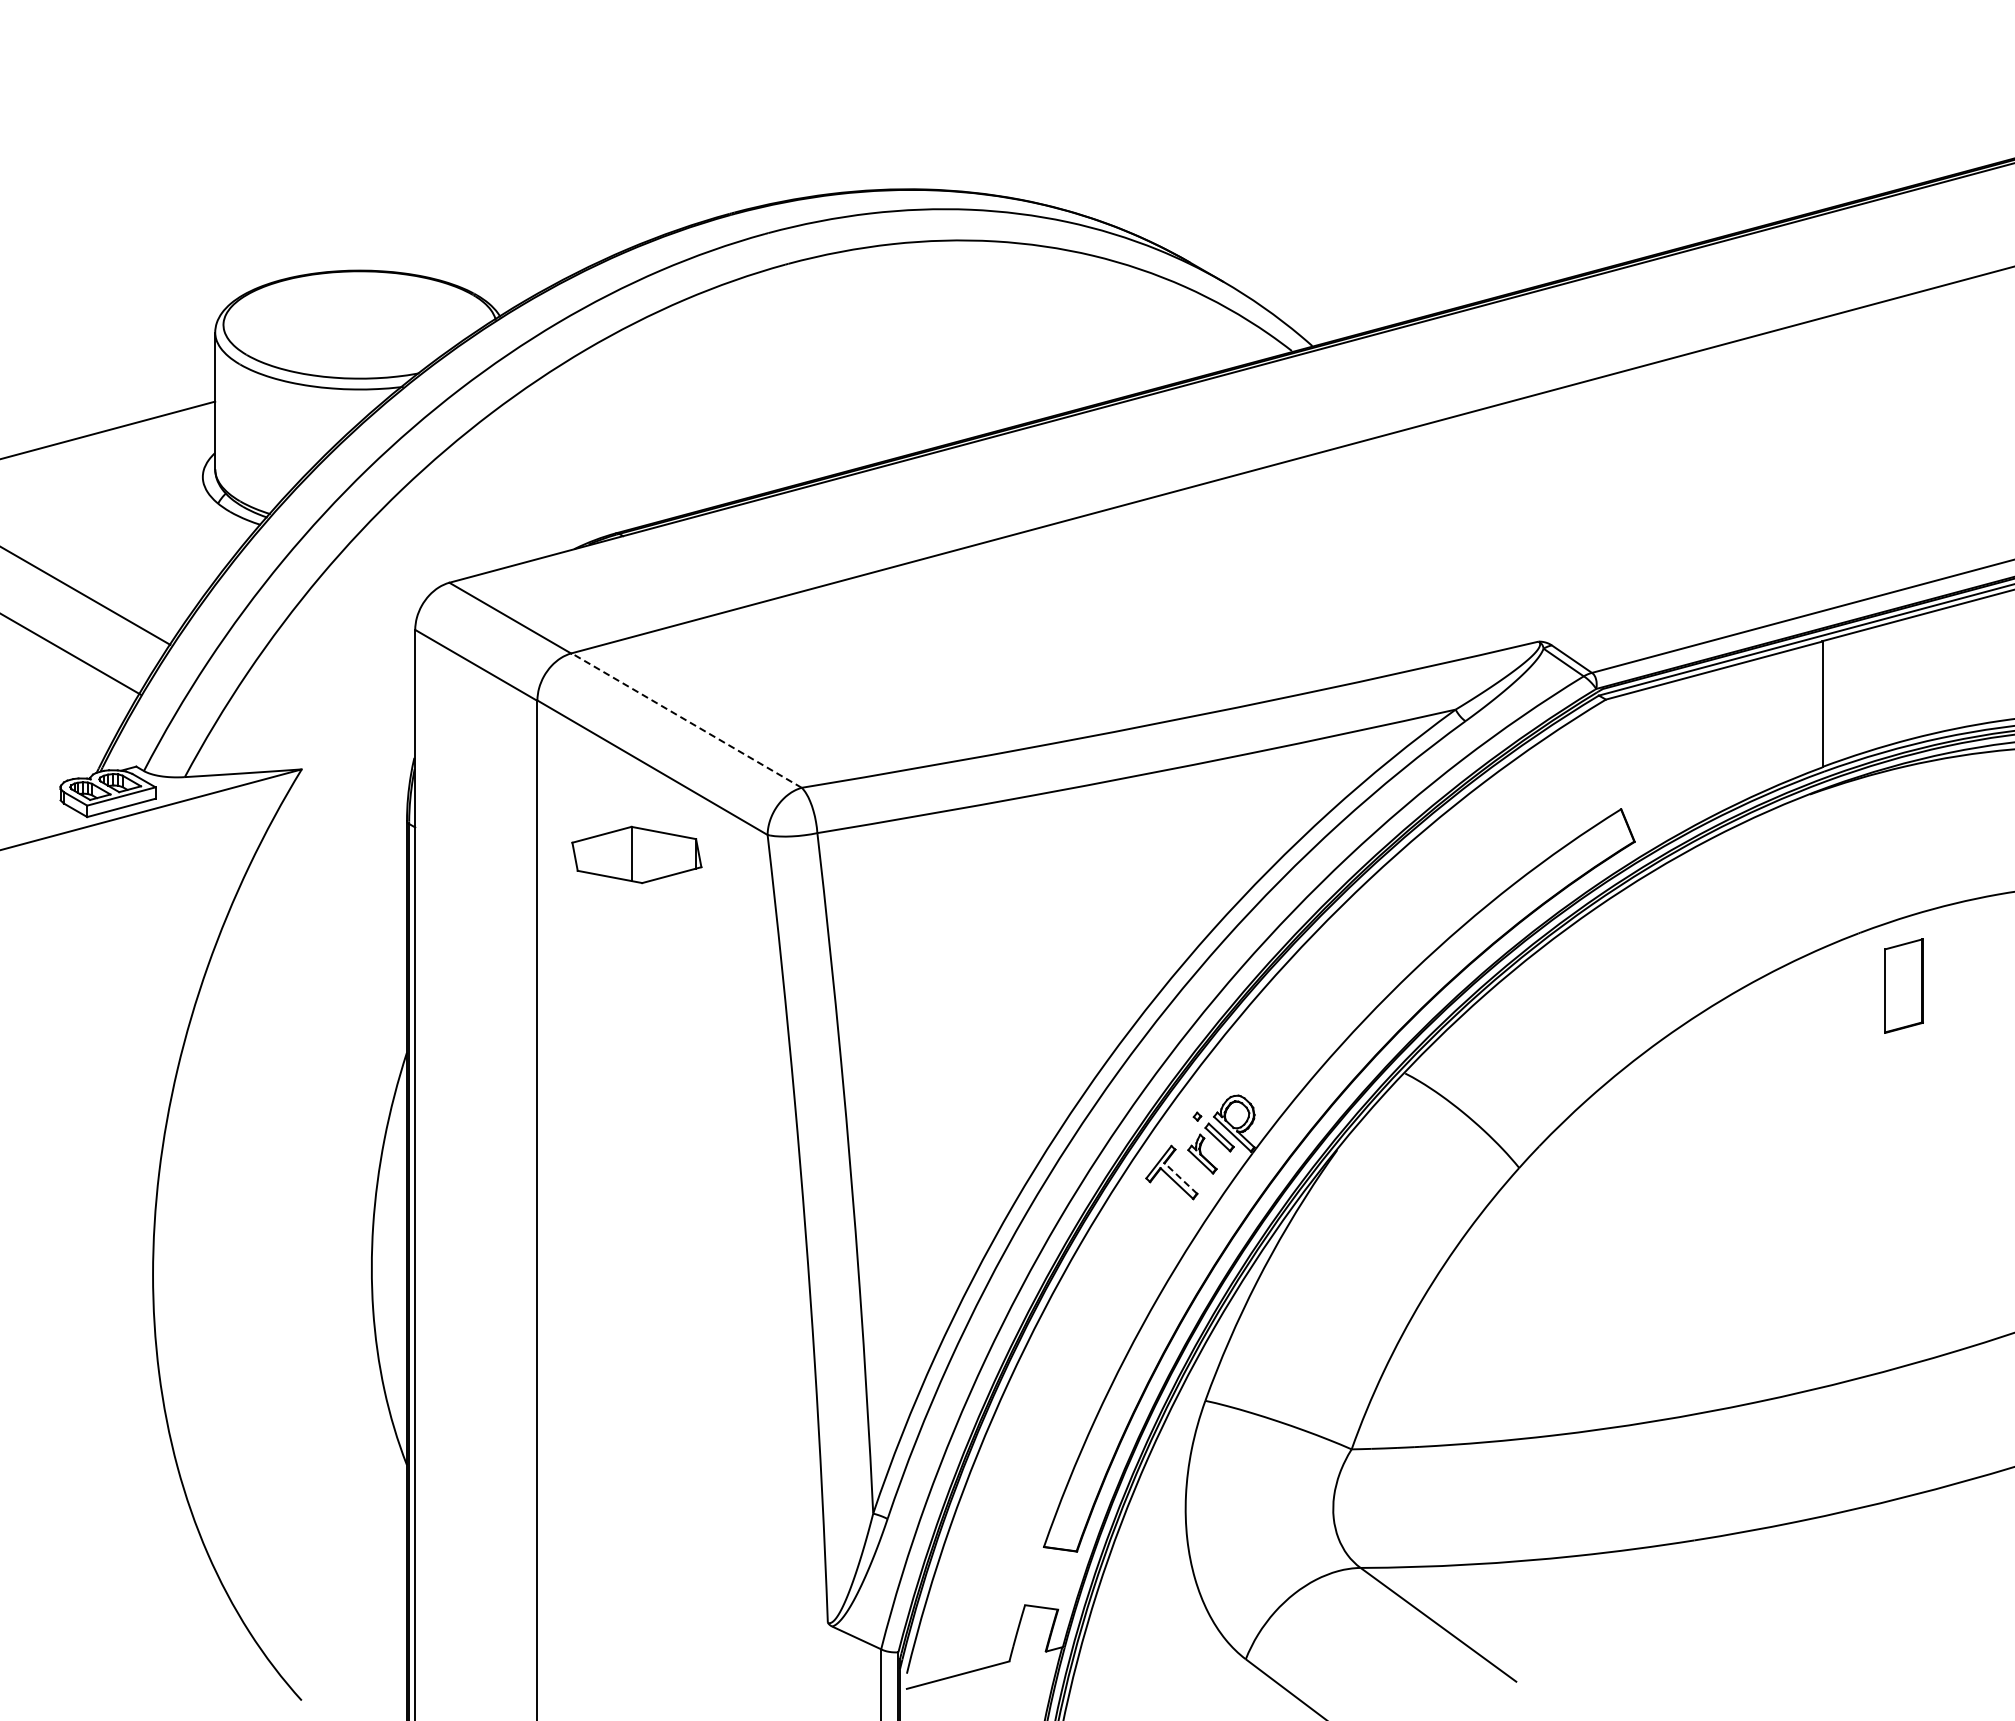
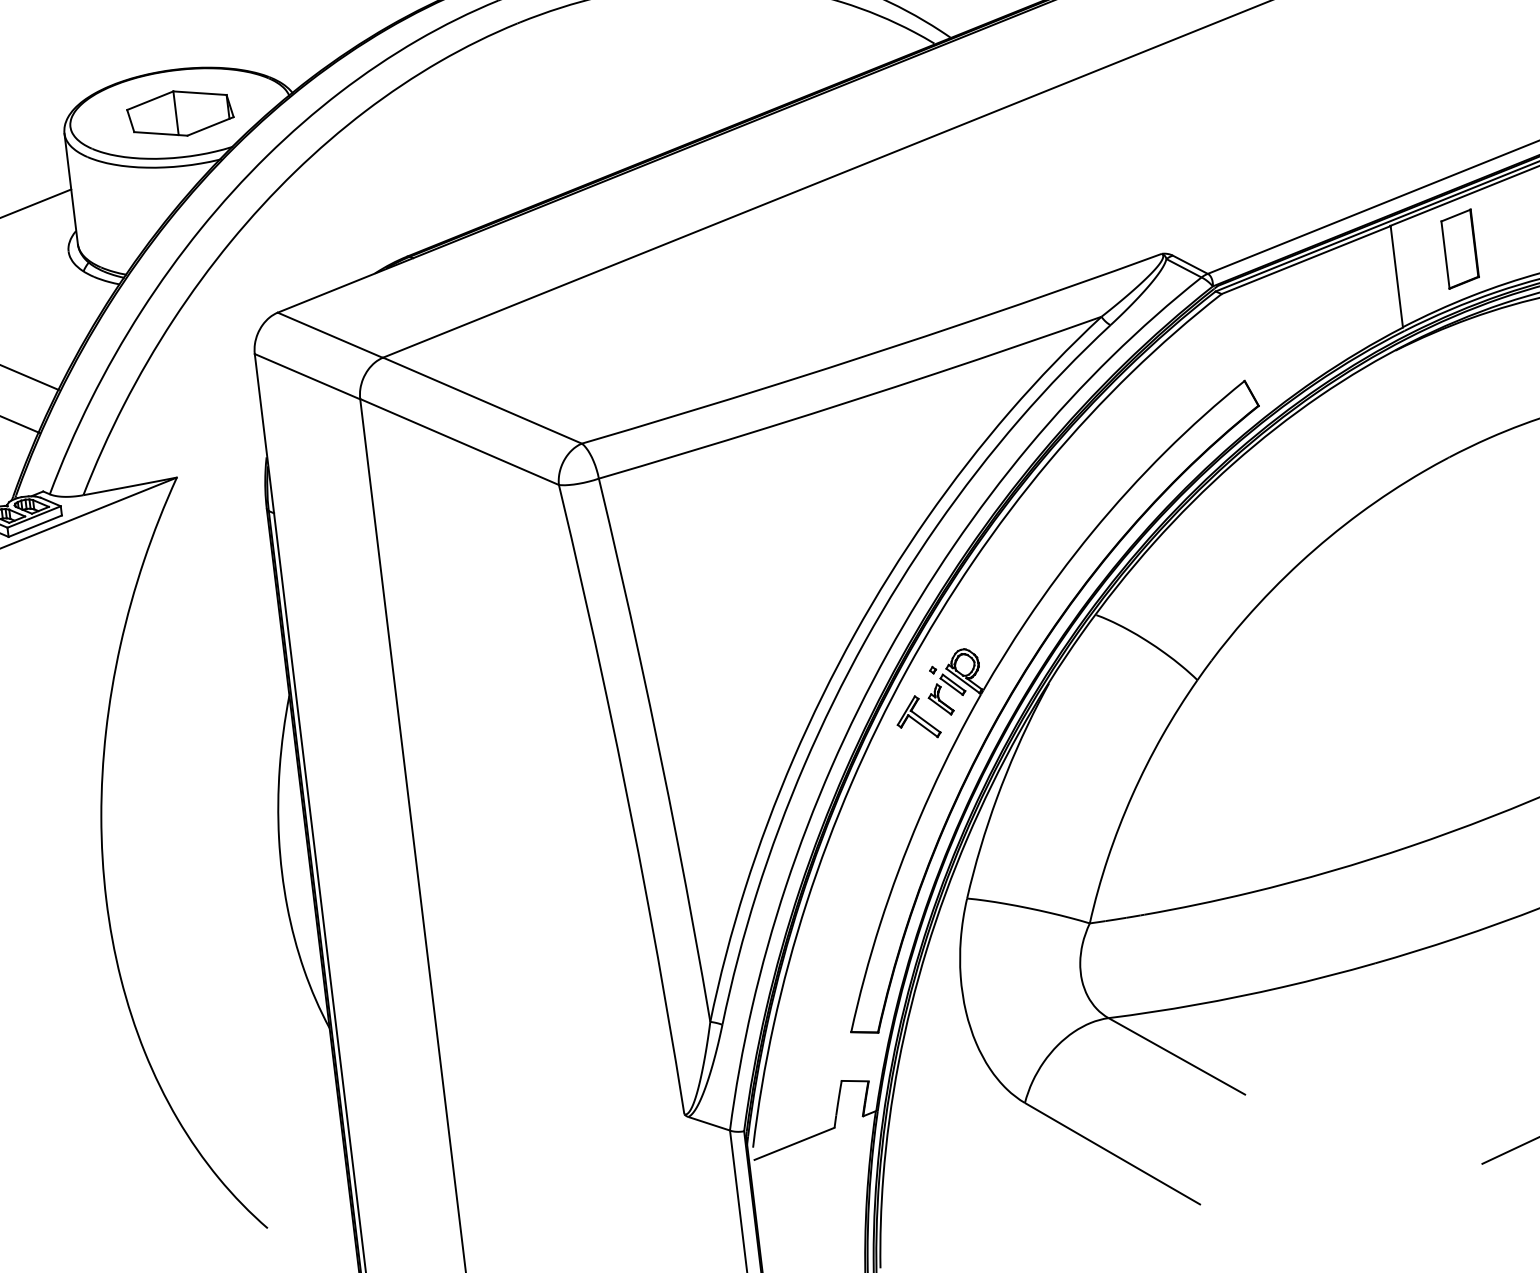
line: (686, 720) -> (482, 400), dashed -> solid
part: (636, 854) -> (180, 113), moved
part: (1903, 985) -> (1459, 248), moved
line: (1180, 1178) -> (925, 721), dashed -> solid

